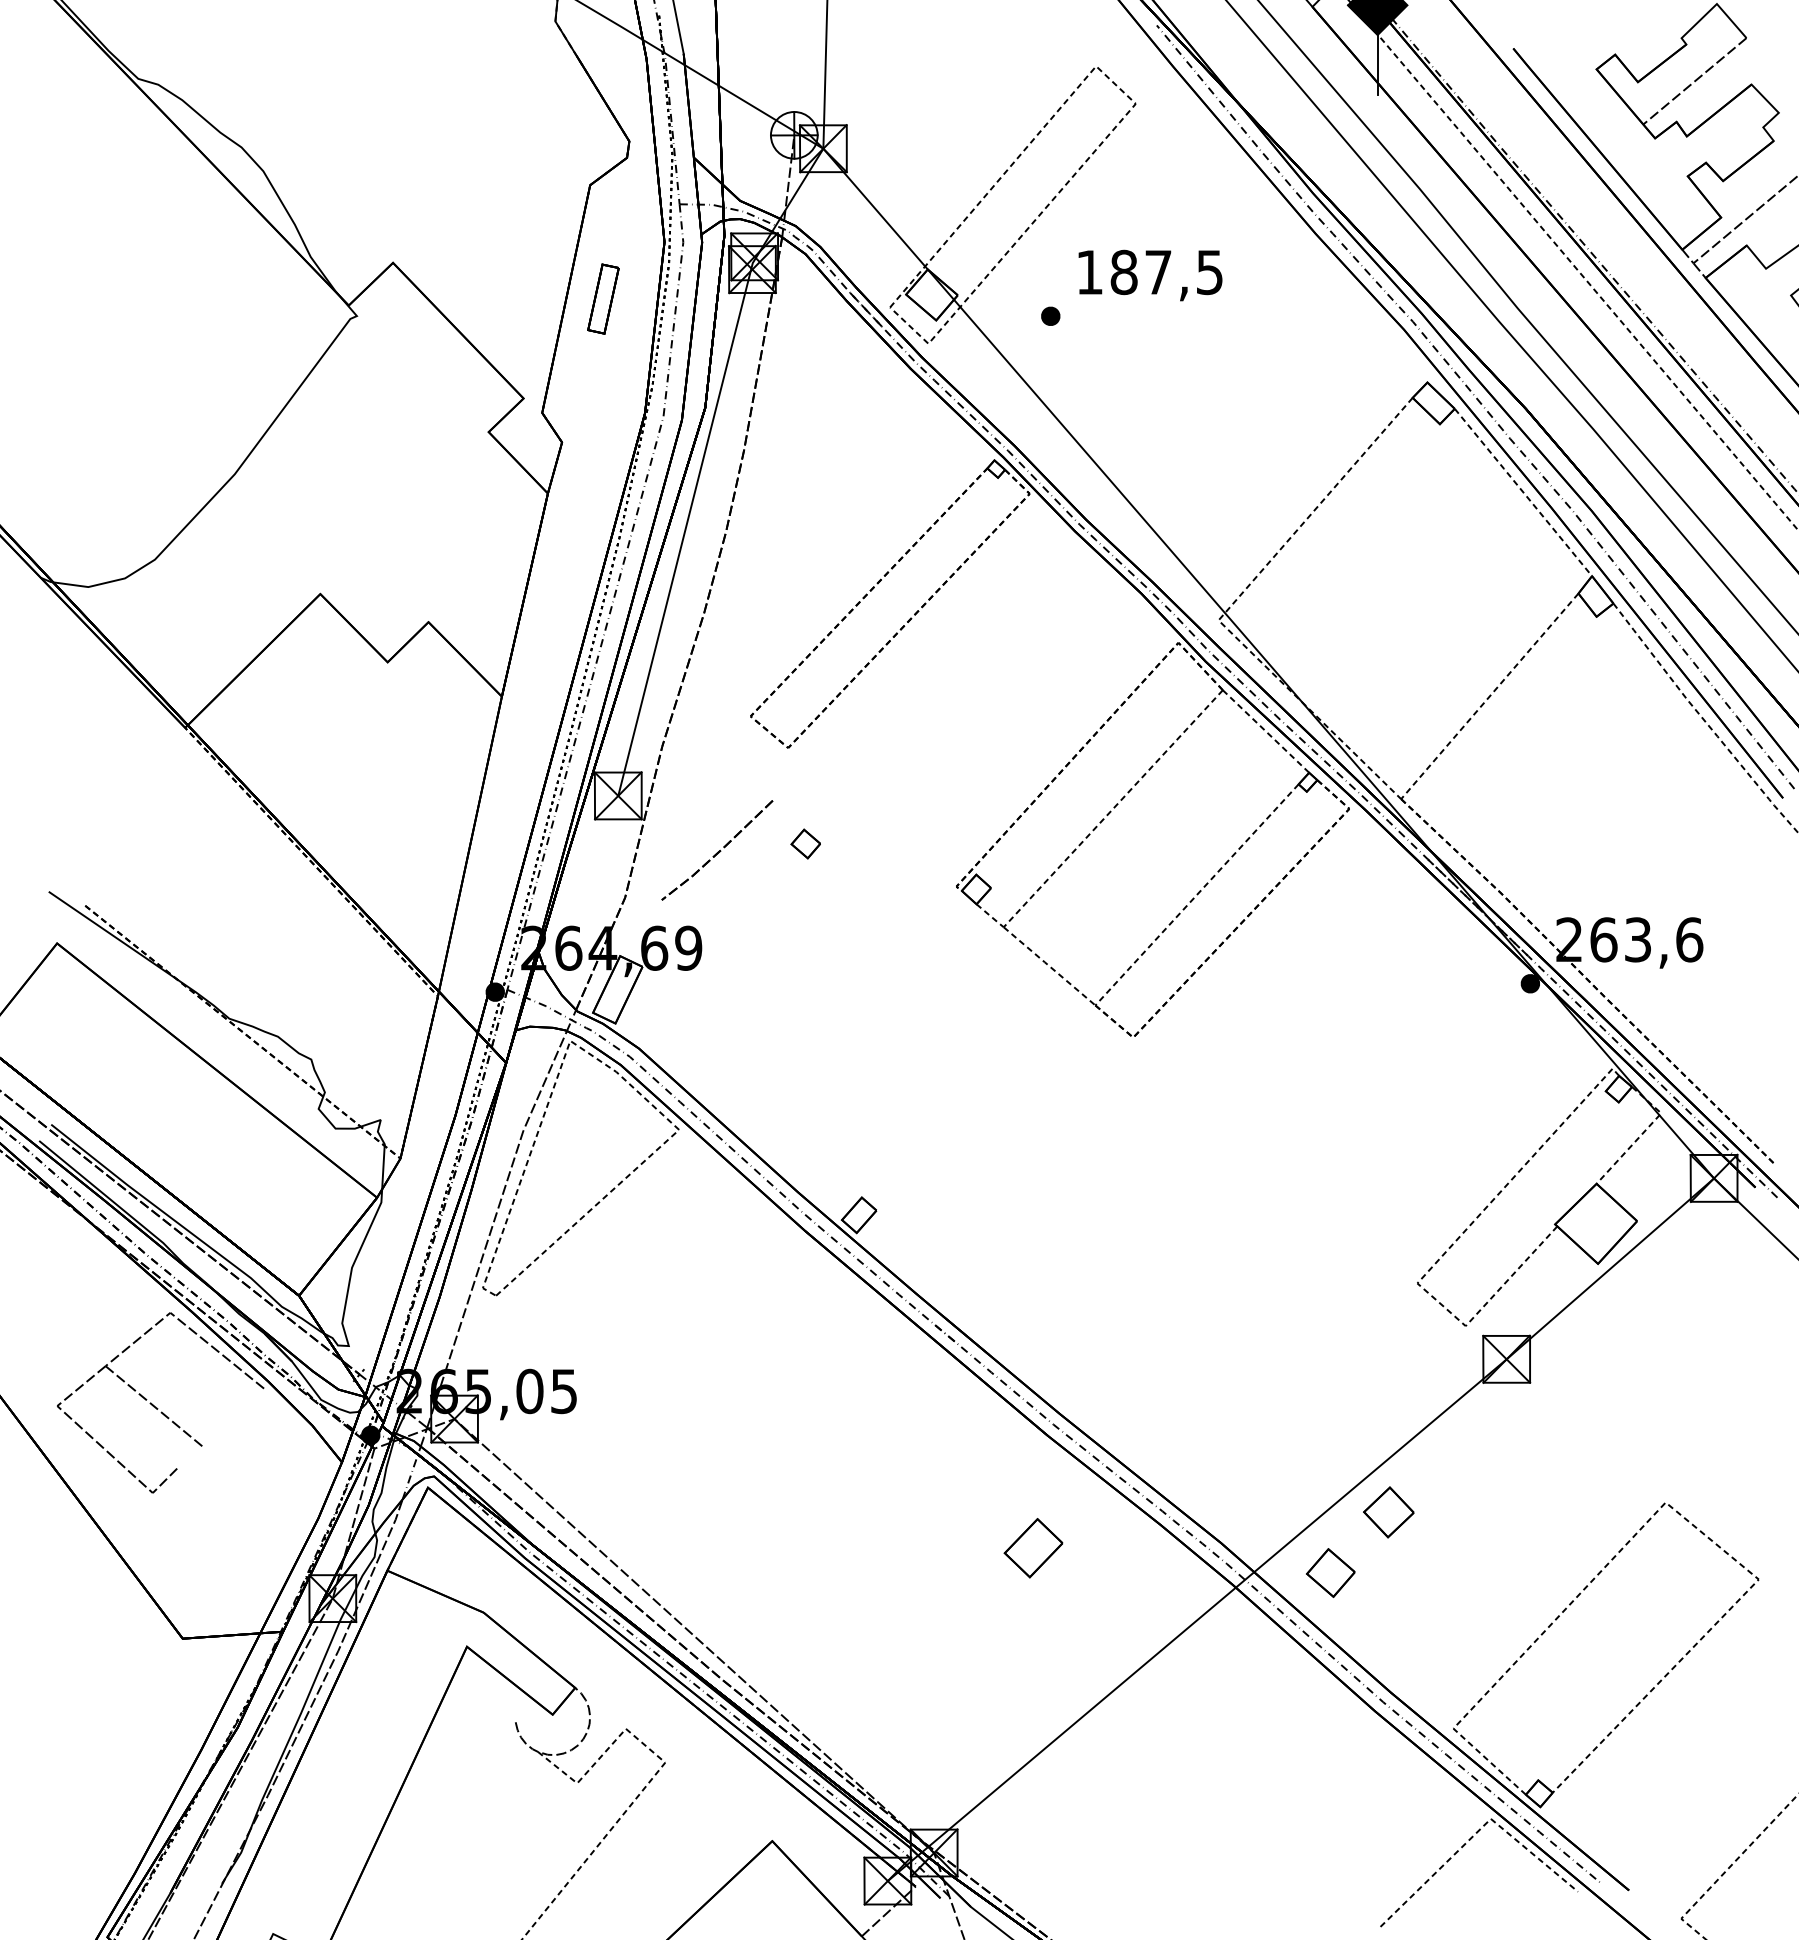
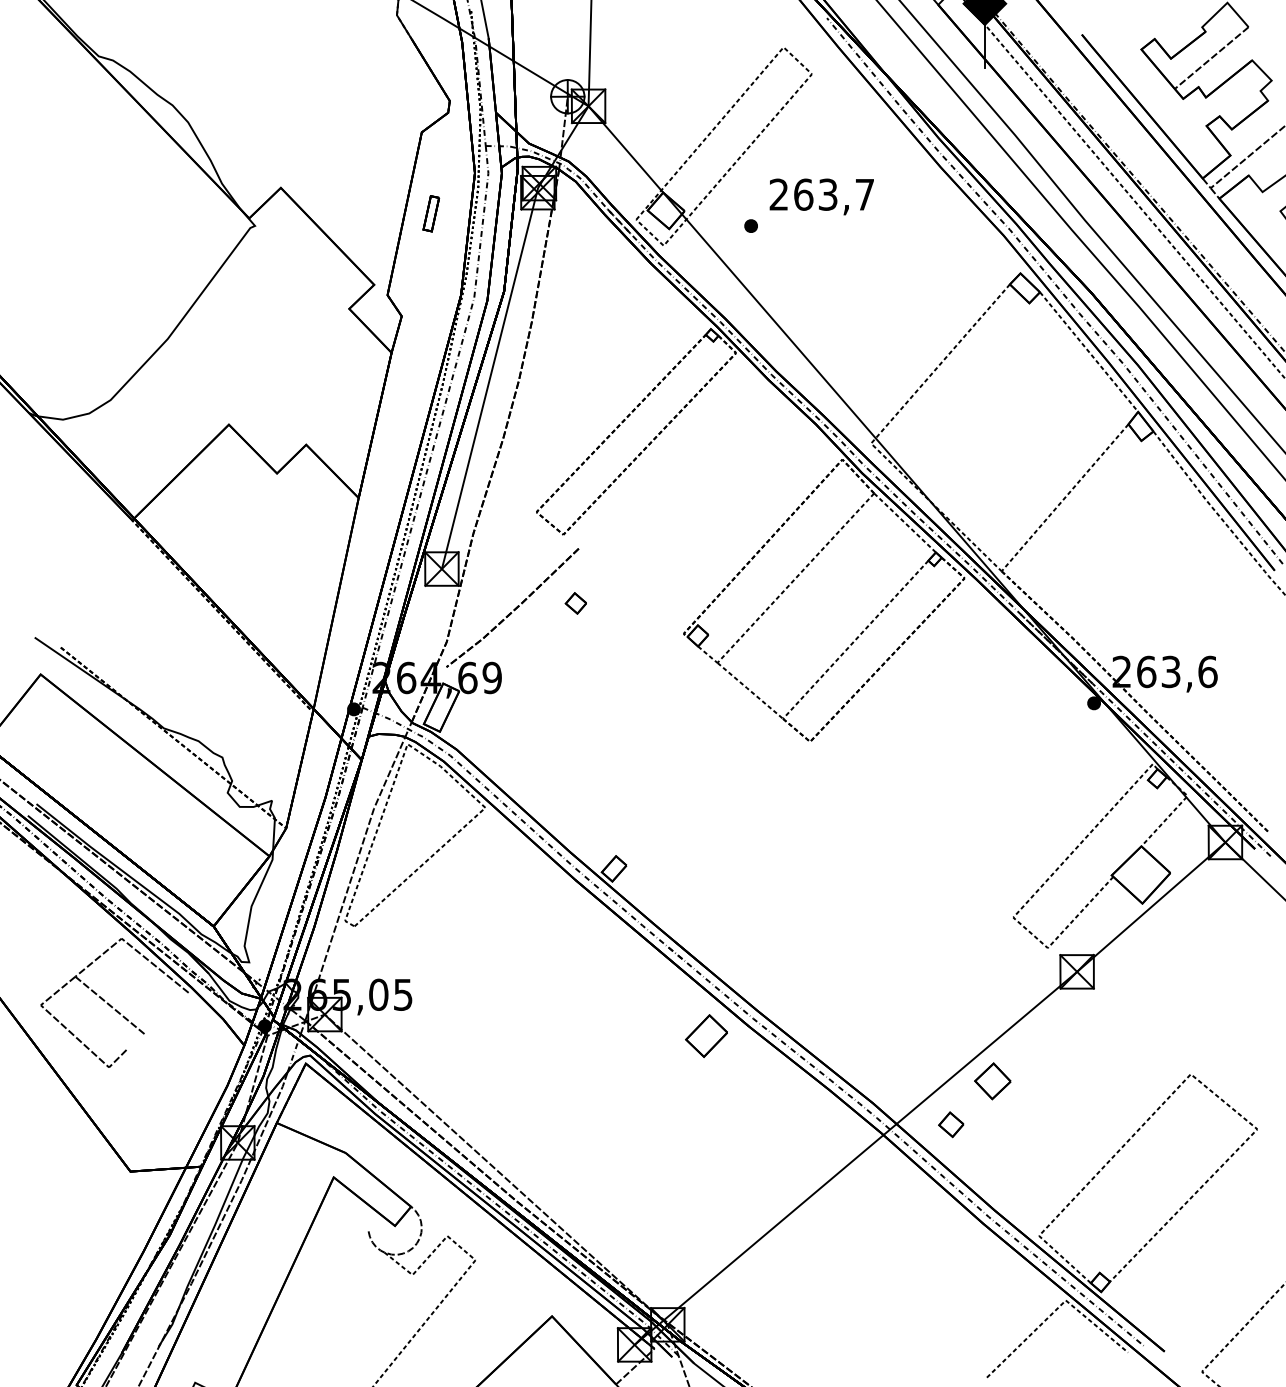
text: (1149, 272) -> (821, 194), 187,5 -> 263,7
part: (603, 298) -> (431, 213), size x0.71
part: (717, 850) -> (512, 608), size x1.67
part: (1033, 1548) -> (706, 1036), moved
part: (1330, 1573) -> (951, 1125), size x0.71

